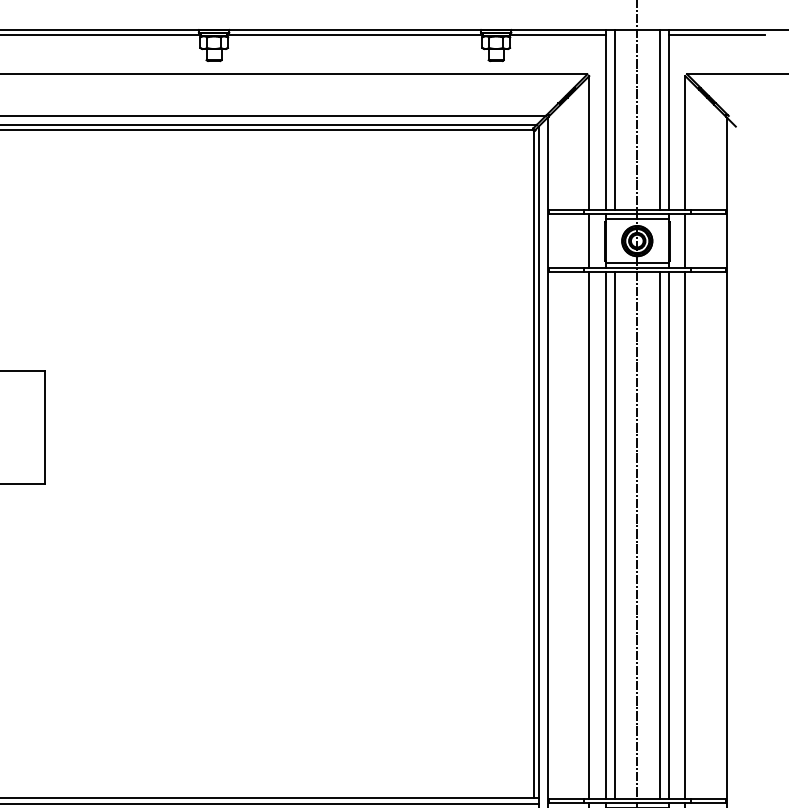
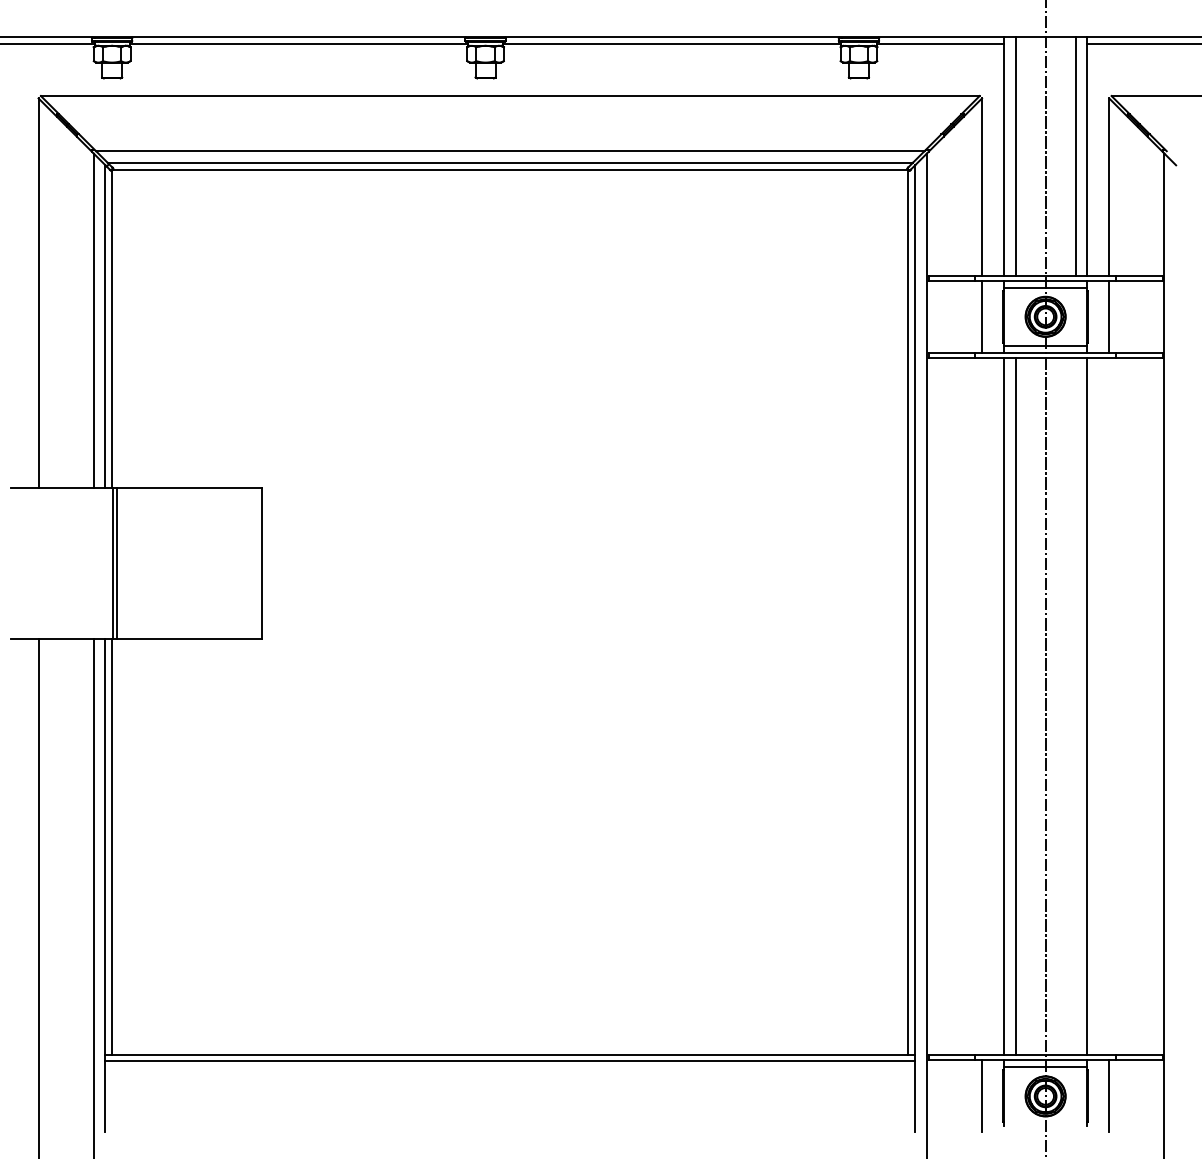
line: (589, 535) -> (982, 706), removed
line: (659, 535) -> (1075, 706), removed
line: (685, 535) -> (1109, 706), removed

